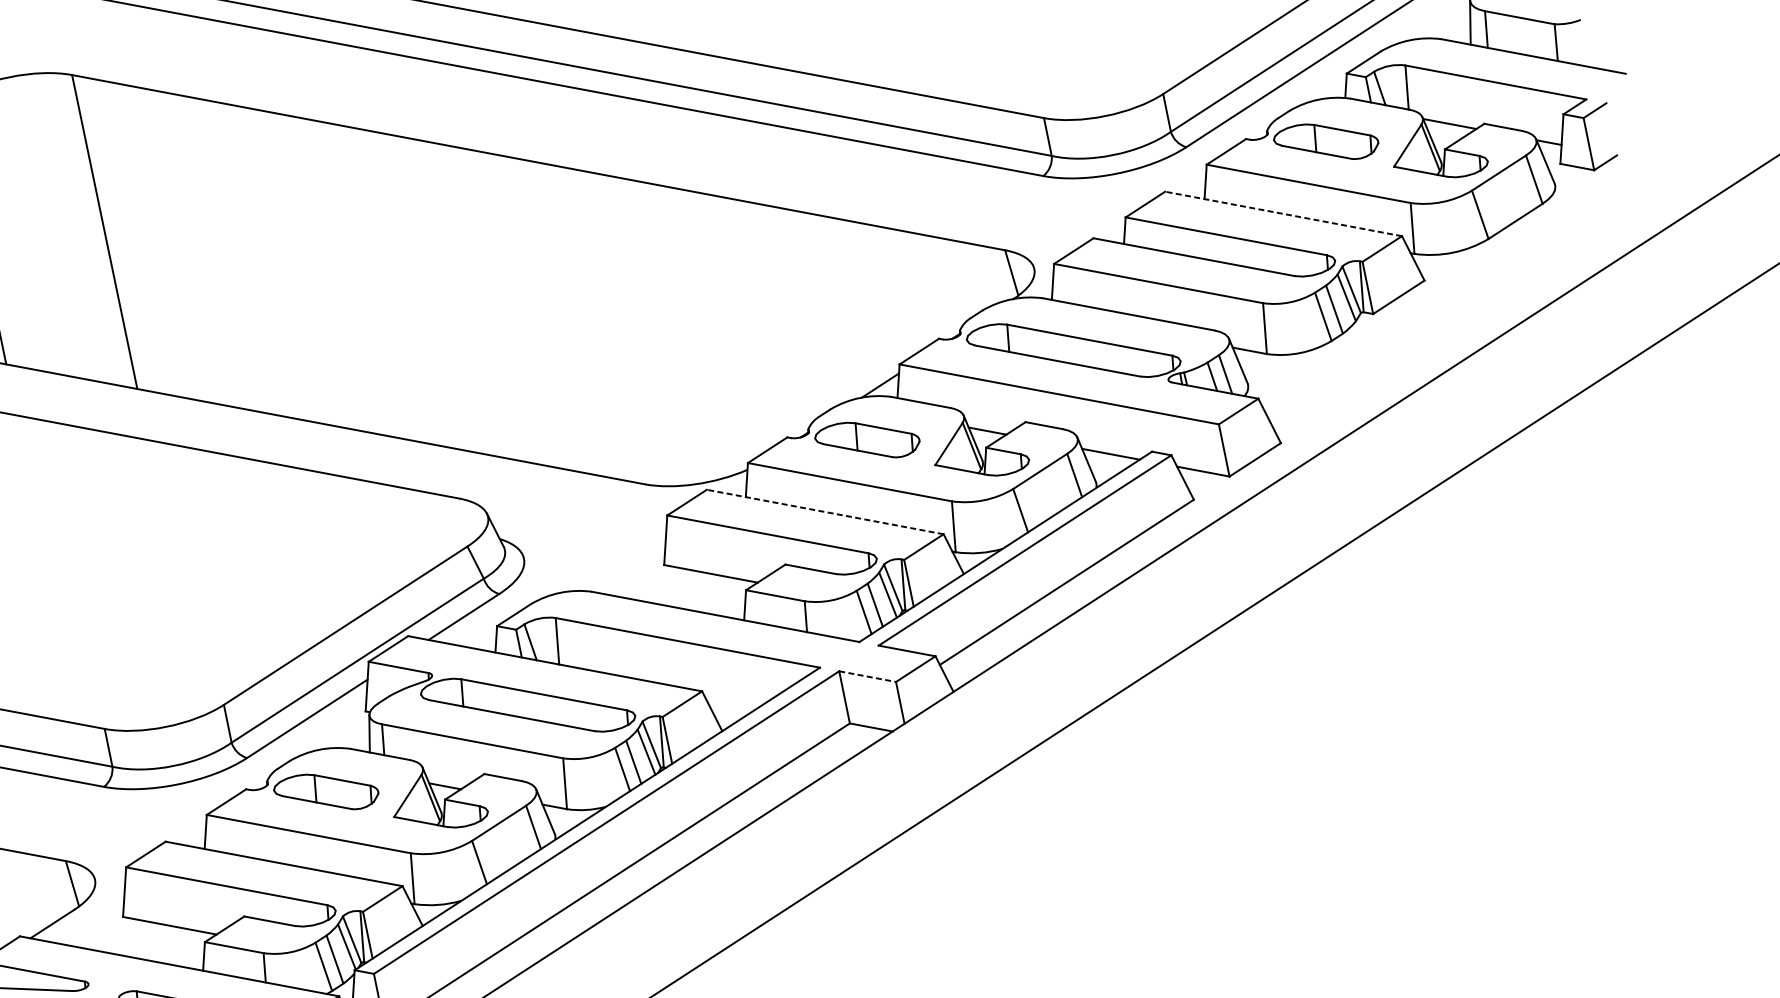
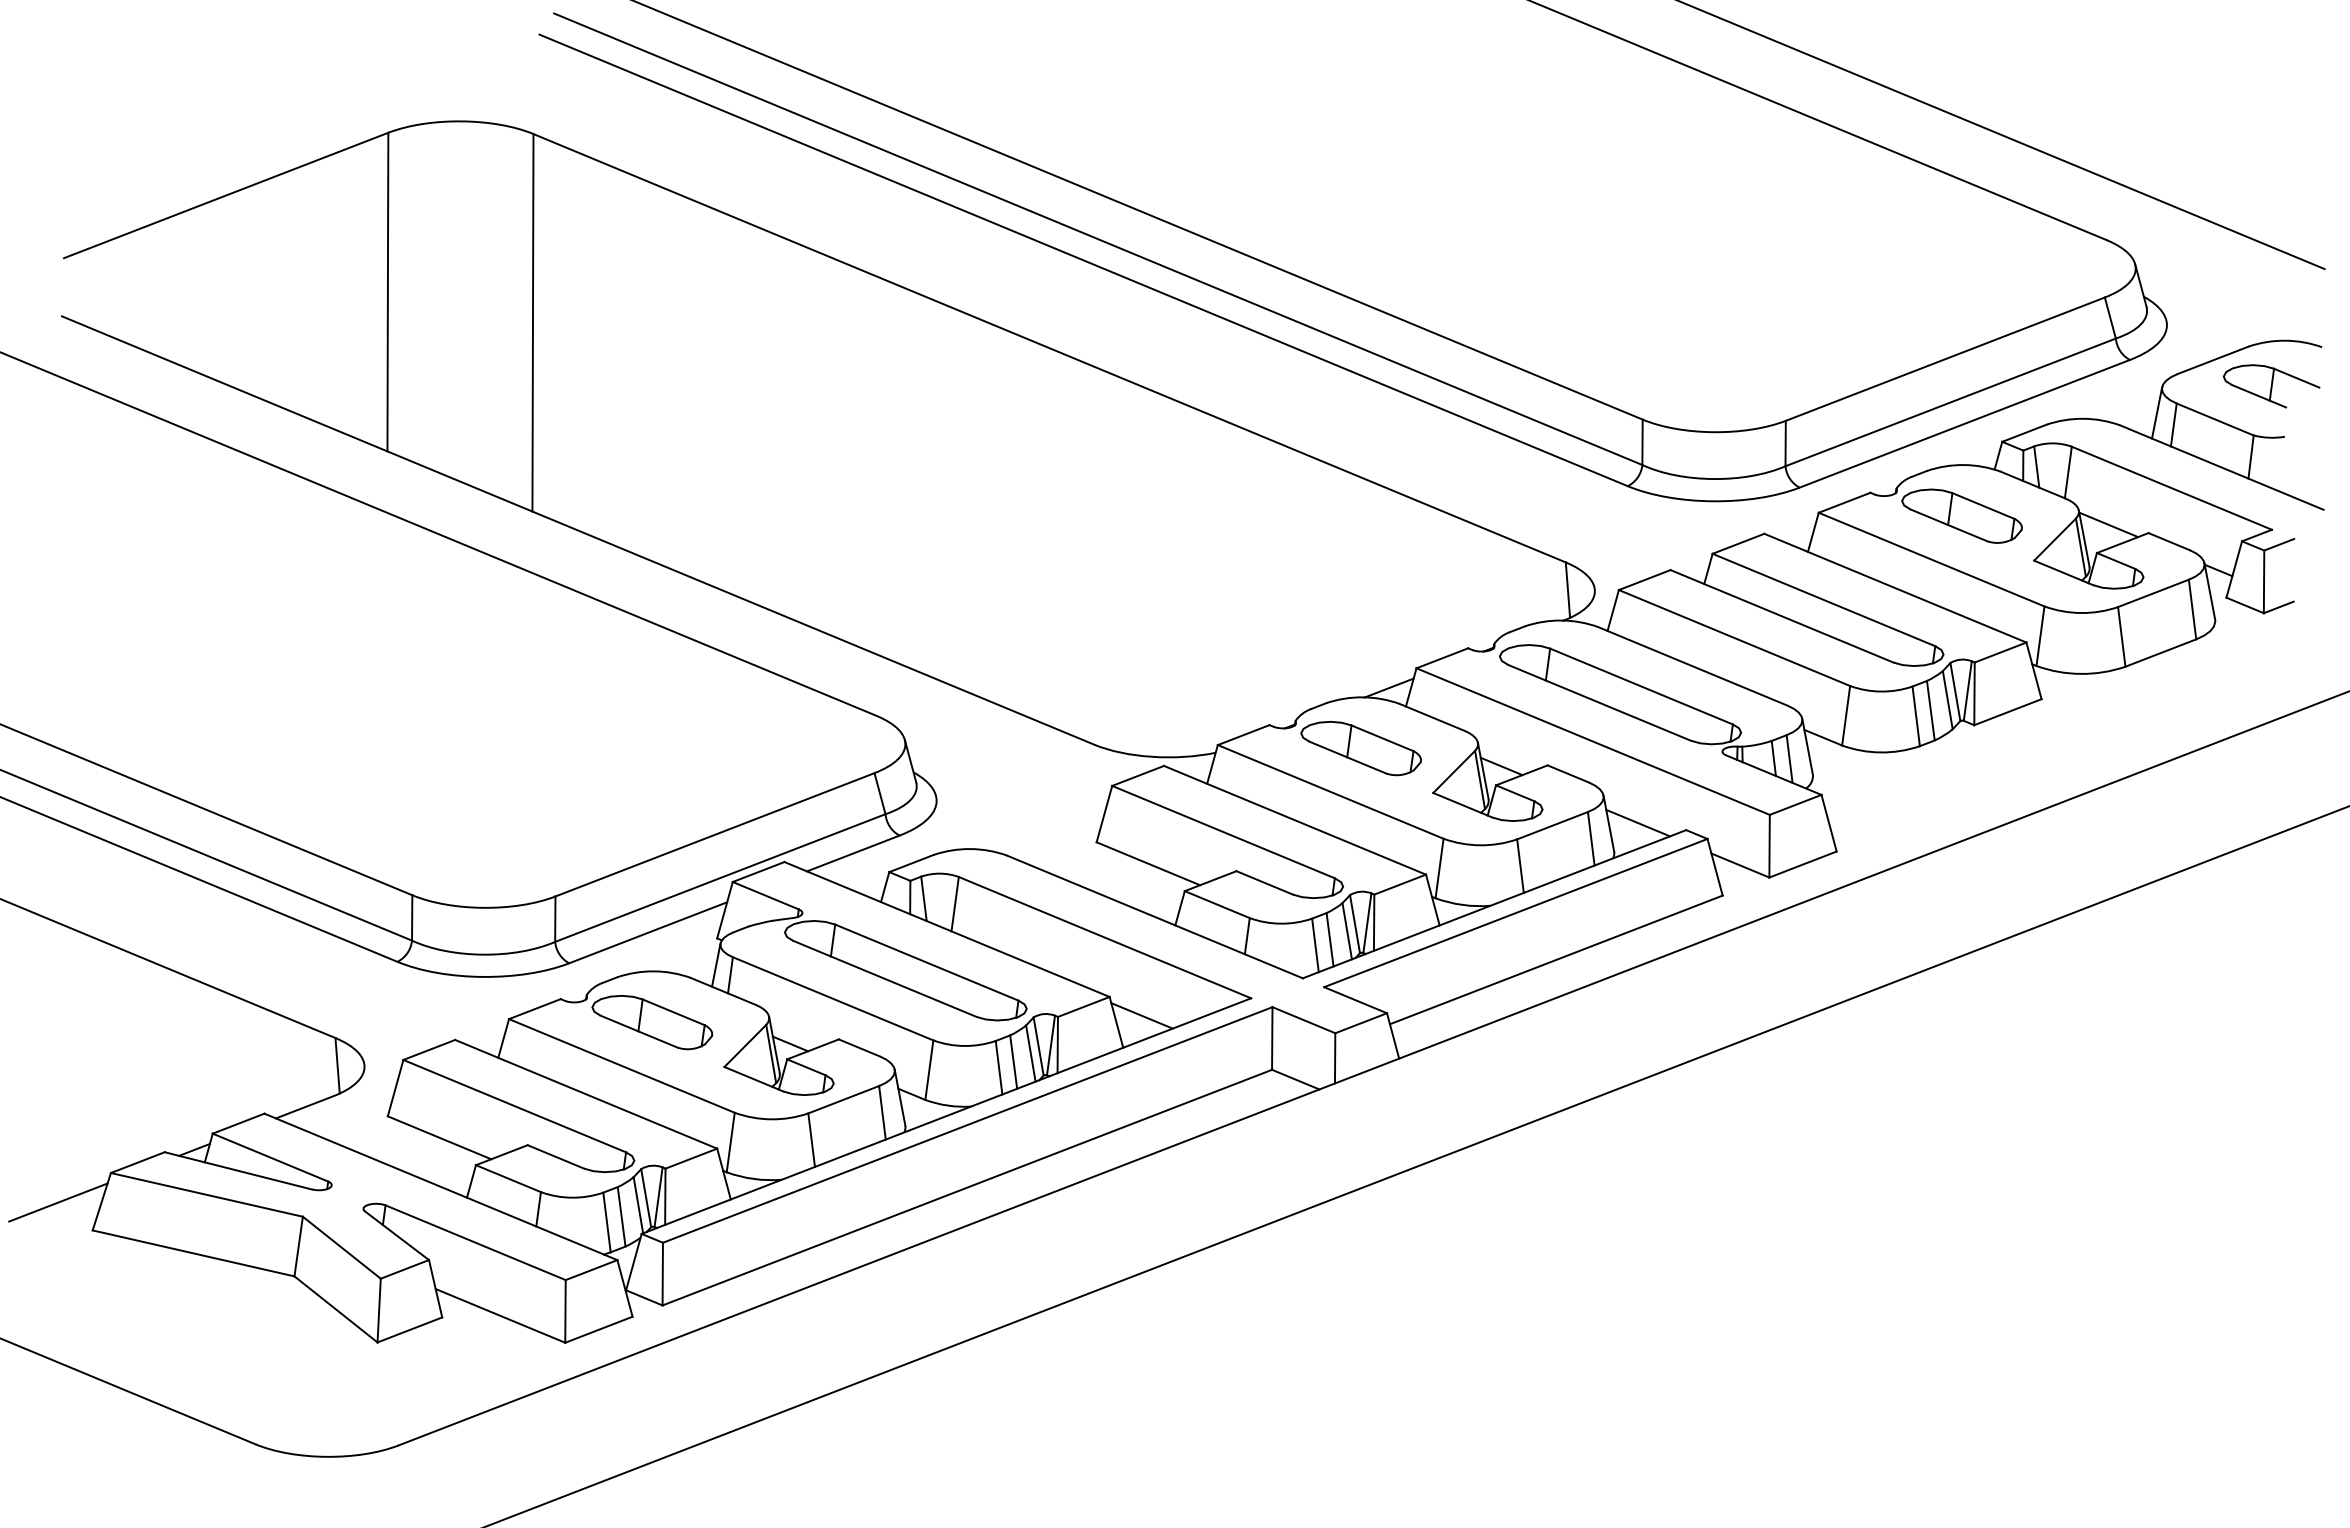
line: (1283, 214) -> (1895, 588), dashed -> solid
line: (825, 512) -> (1295, 820), dashed -> solid
line: (868, 676) -> (1304, 1020), dashed -> solid
line: (731, 701) -> (1141, 1015), added

